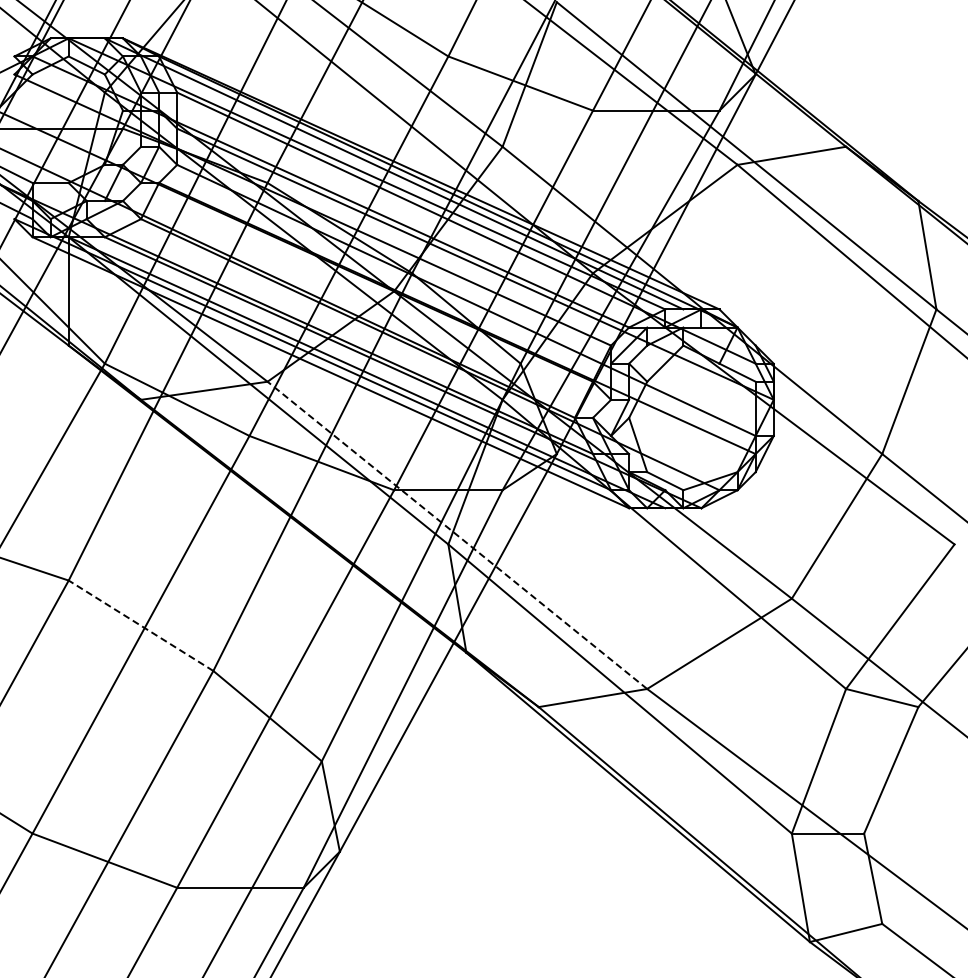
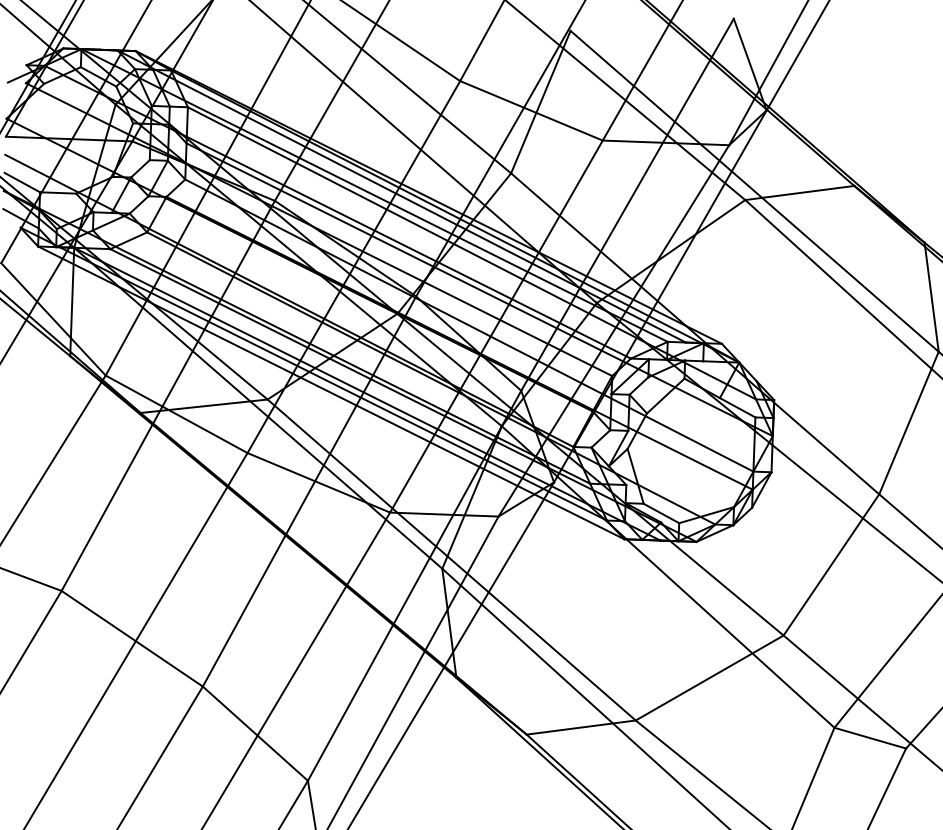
line: (457, 535) -> (451, 560), dashed -> solid
line: (140, 625) -> (131, 638), dashed -> solid

